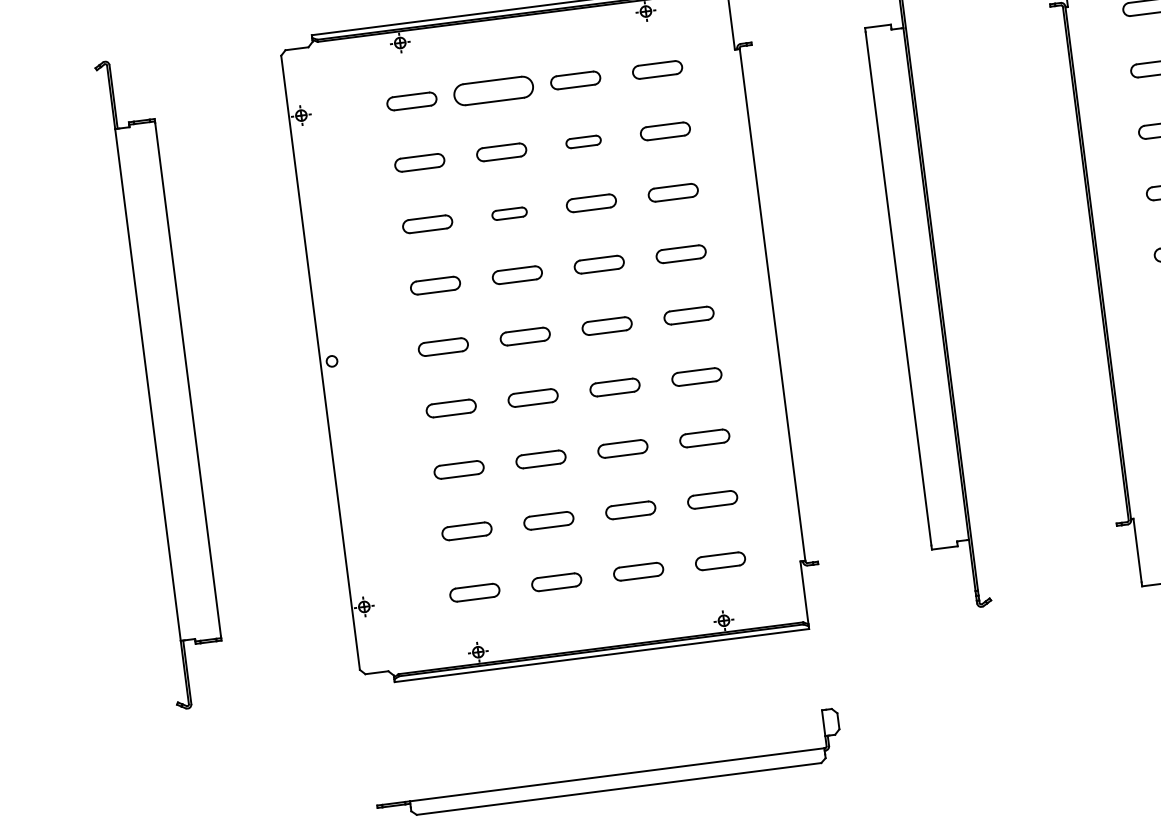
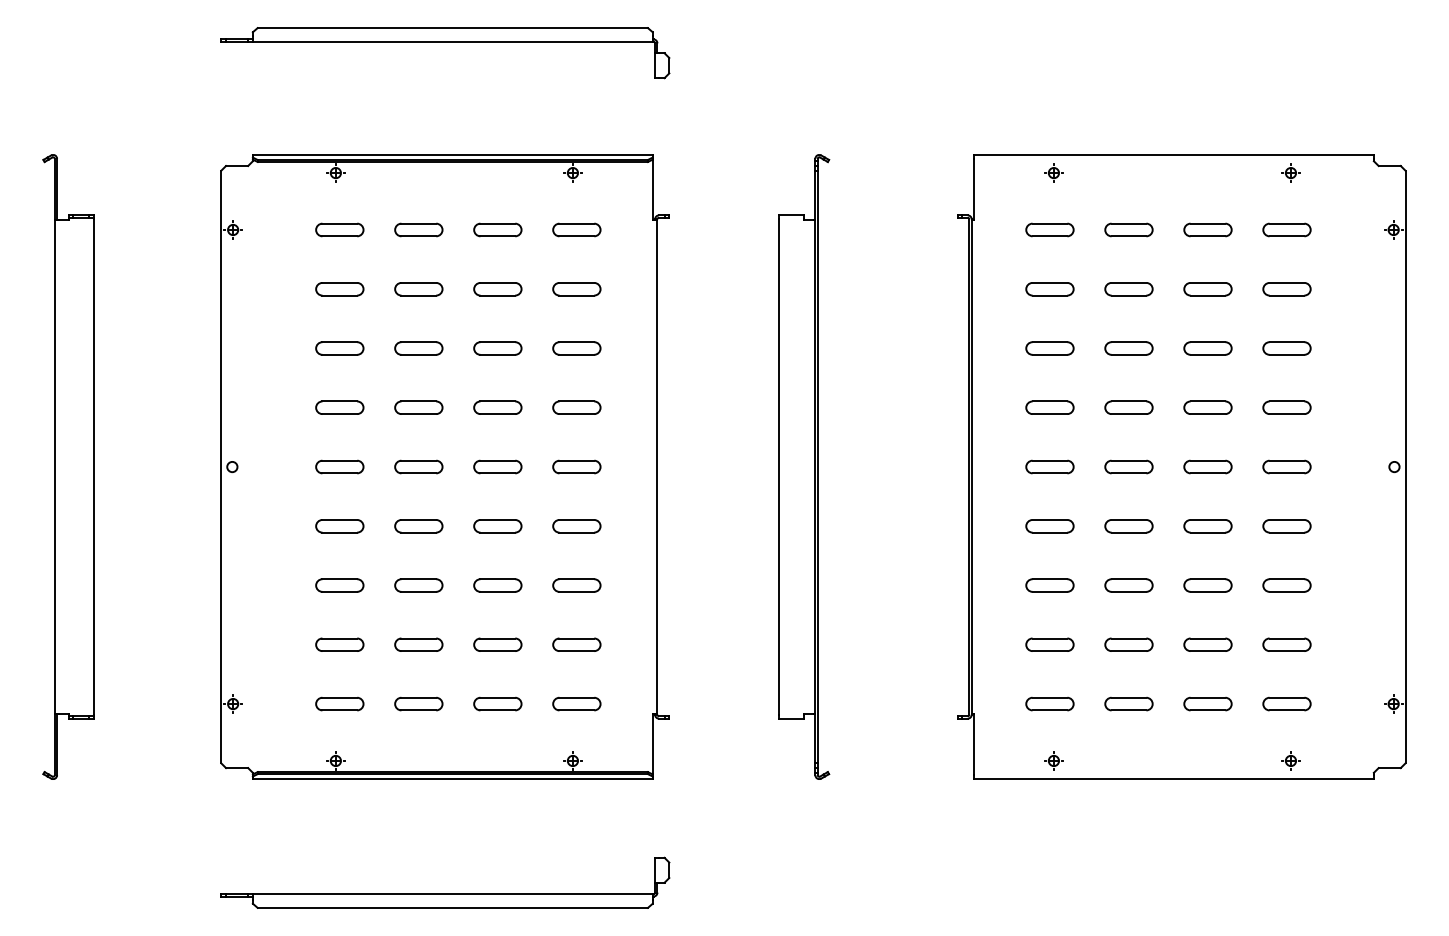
part: (493, 90) -> (418, 229), size x0.62
part: (583, 142) -> (497, 289), size x1.43
part: (509, 213) -> (418, 348), size x1.43

